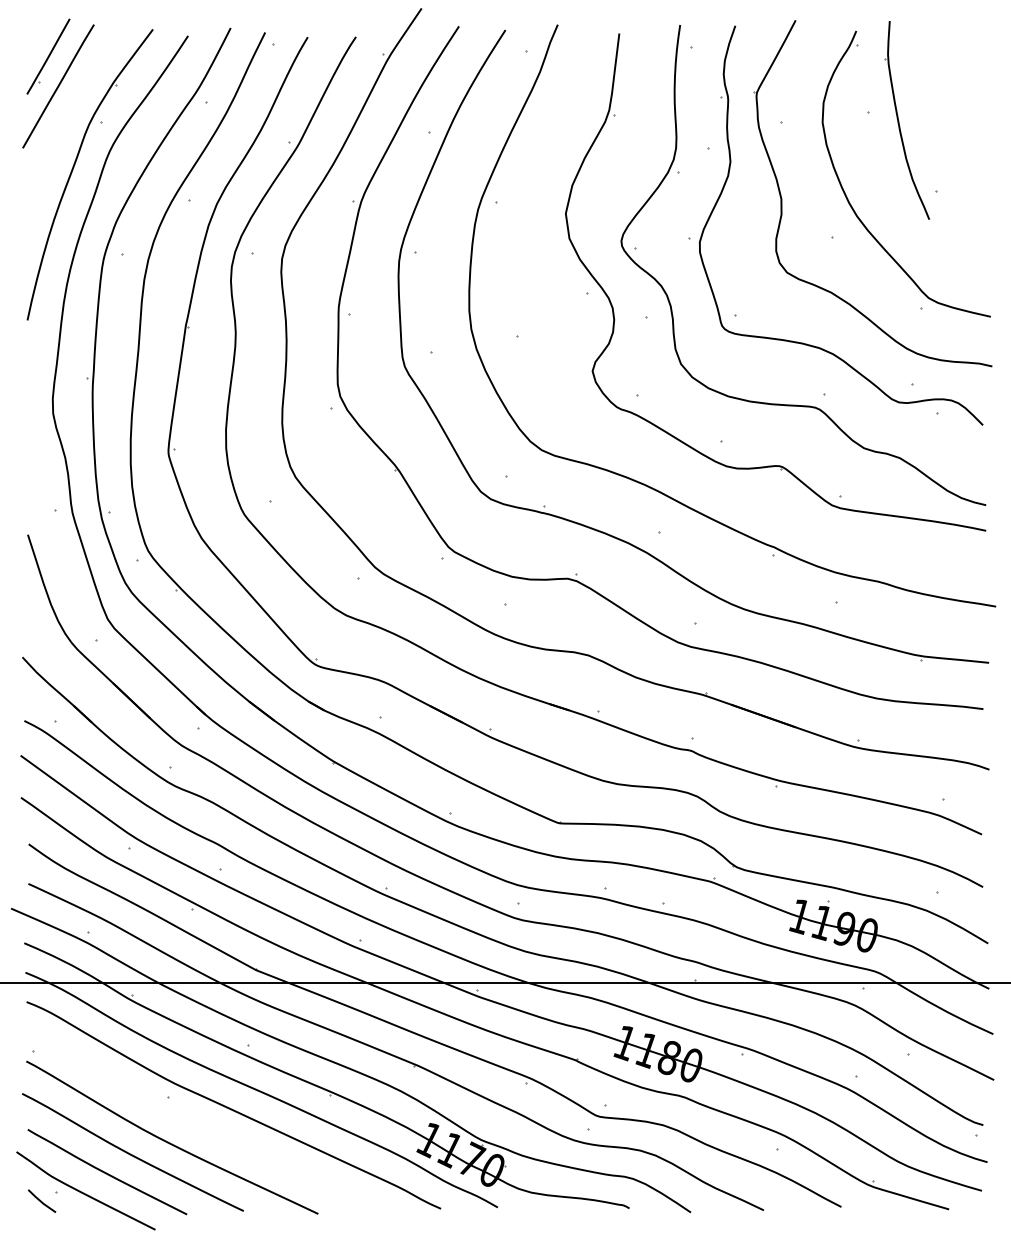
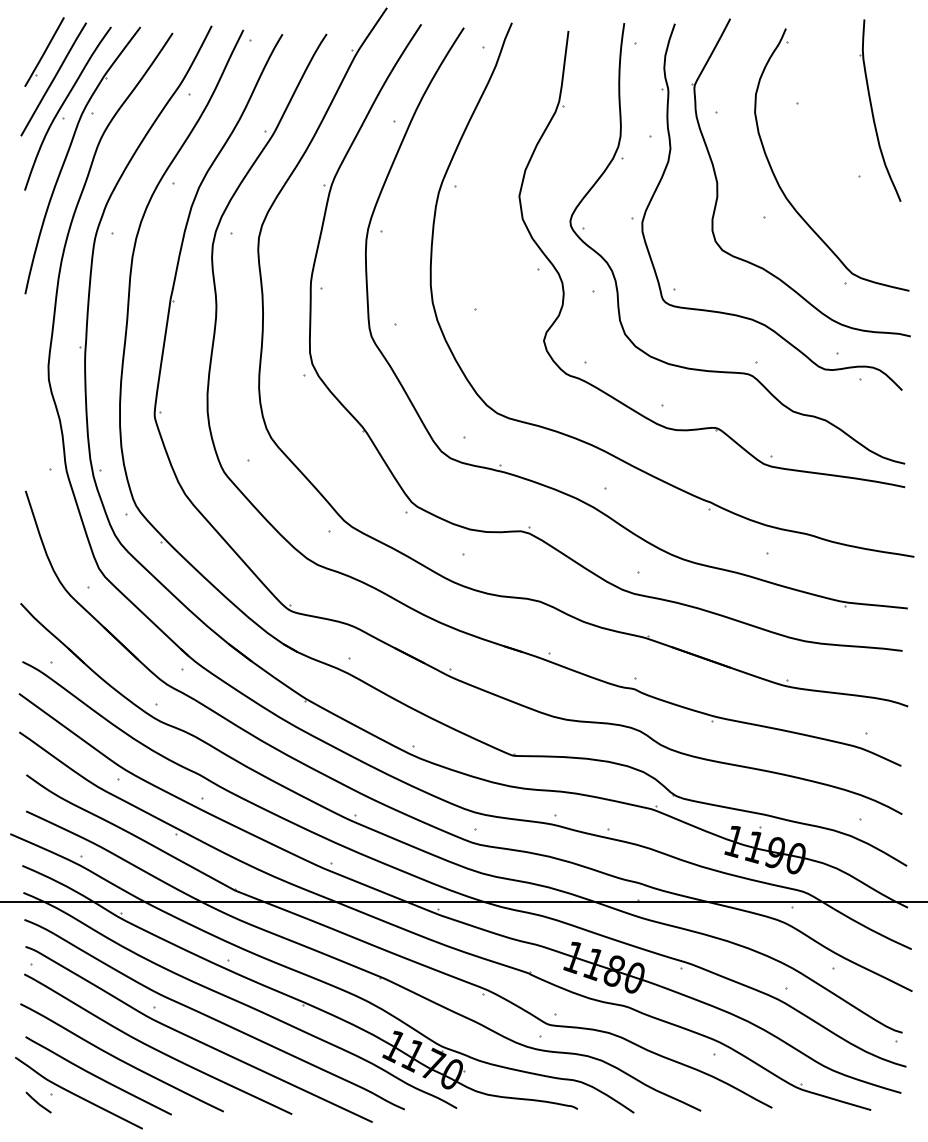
part: (73, 118) -> (67, 108), added
part: (899, 120) -> (873, 110), moved
curve: (215, 1132) -> (197, 1039), added

